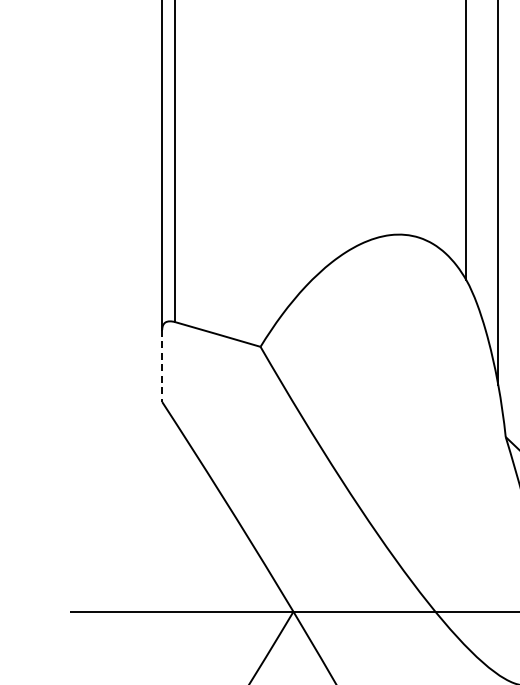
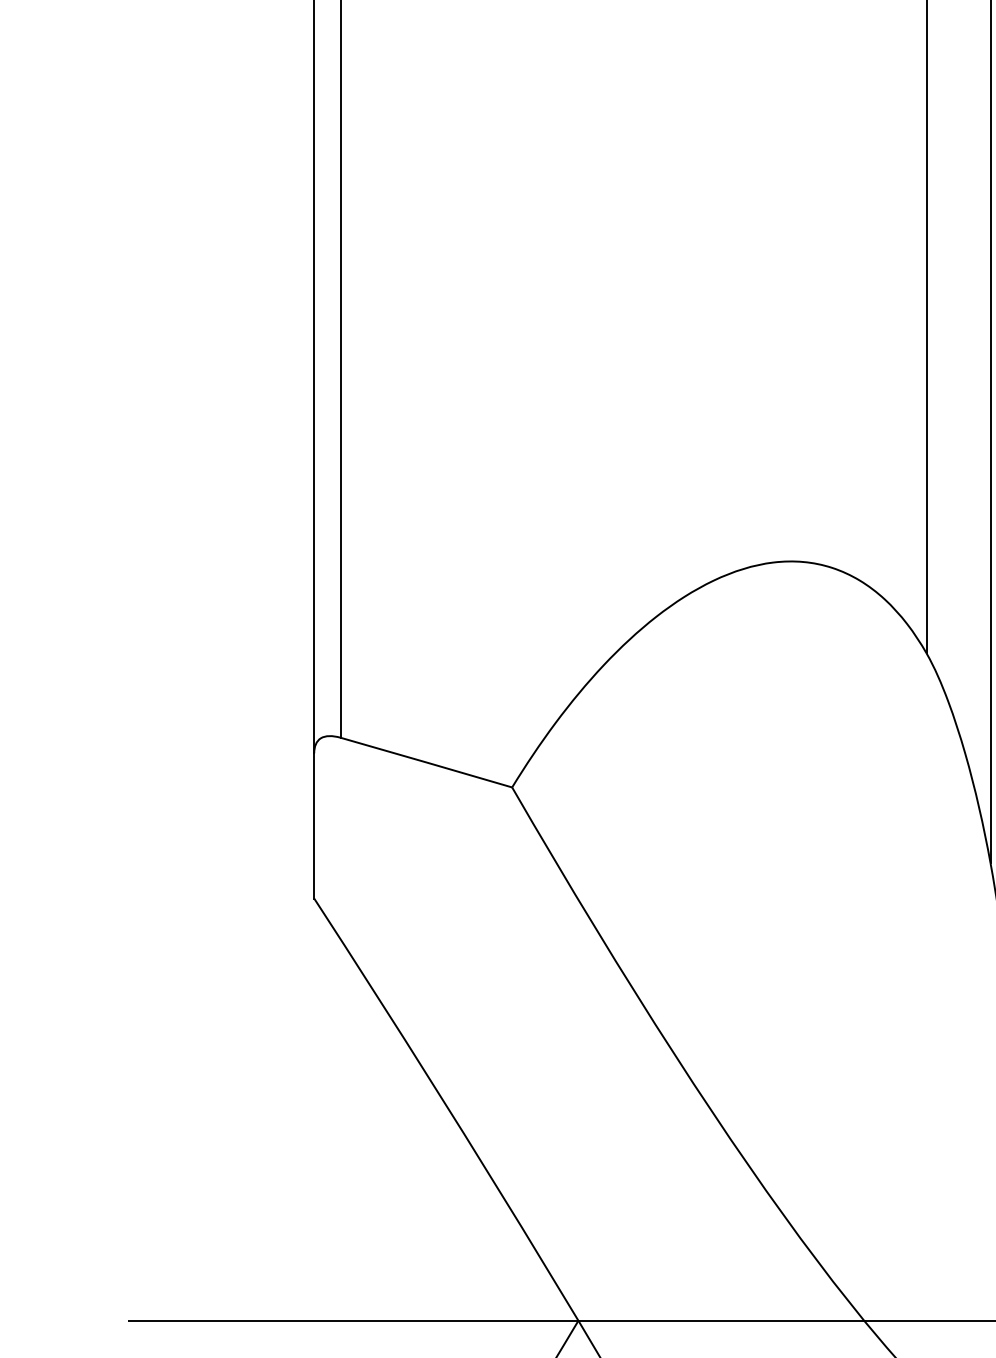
line: (162, 366) -> (314, 826), dashed -> solid

